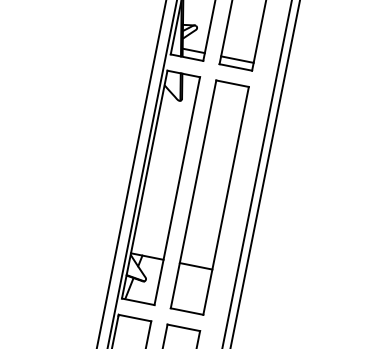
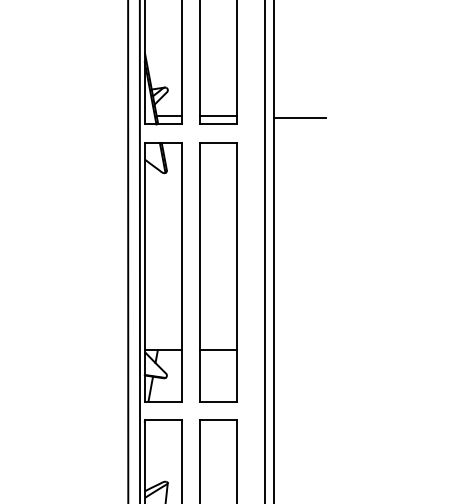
line: (308, 75) -> (299, 117), added

